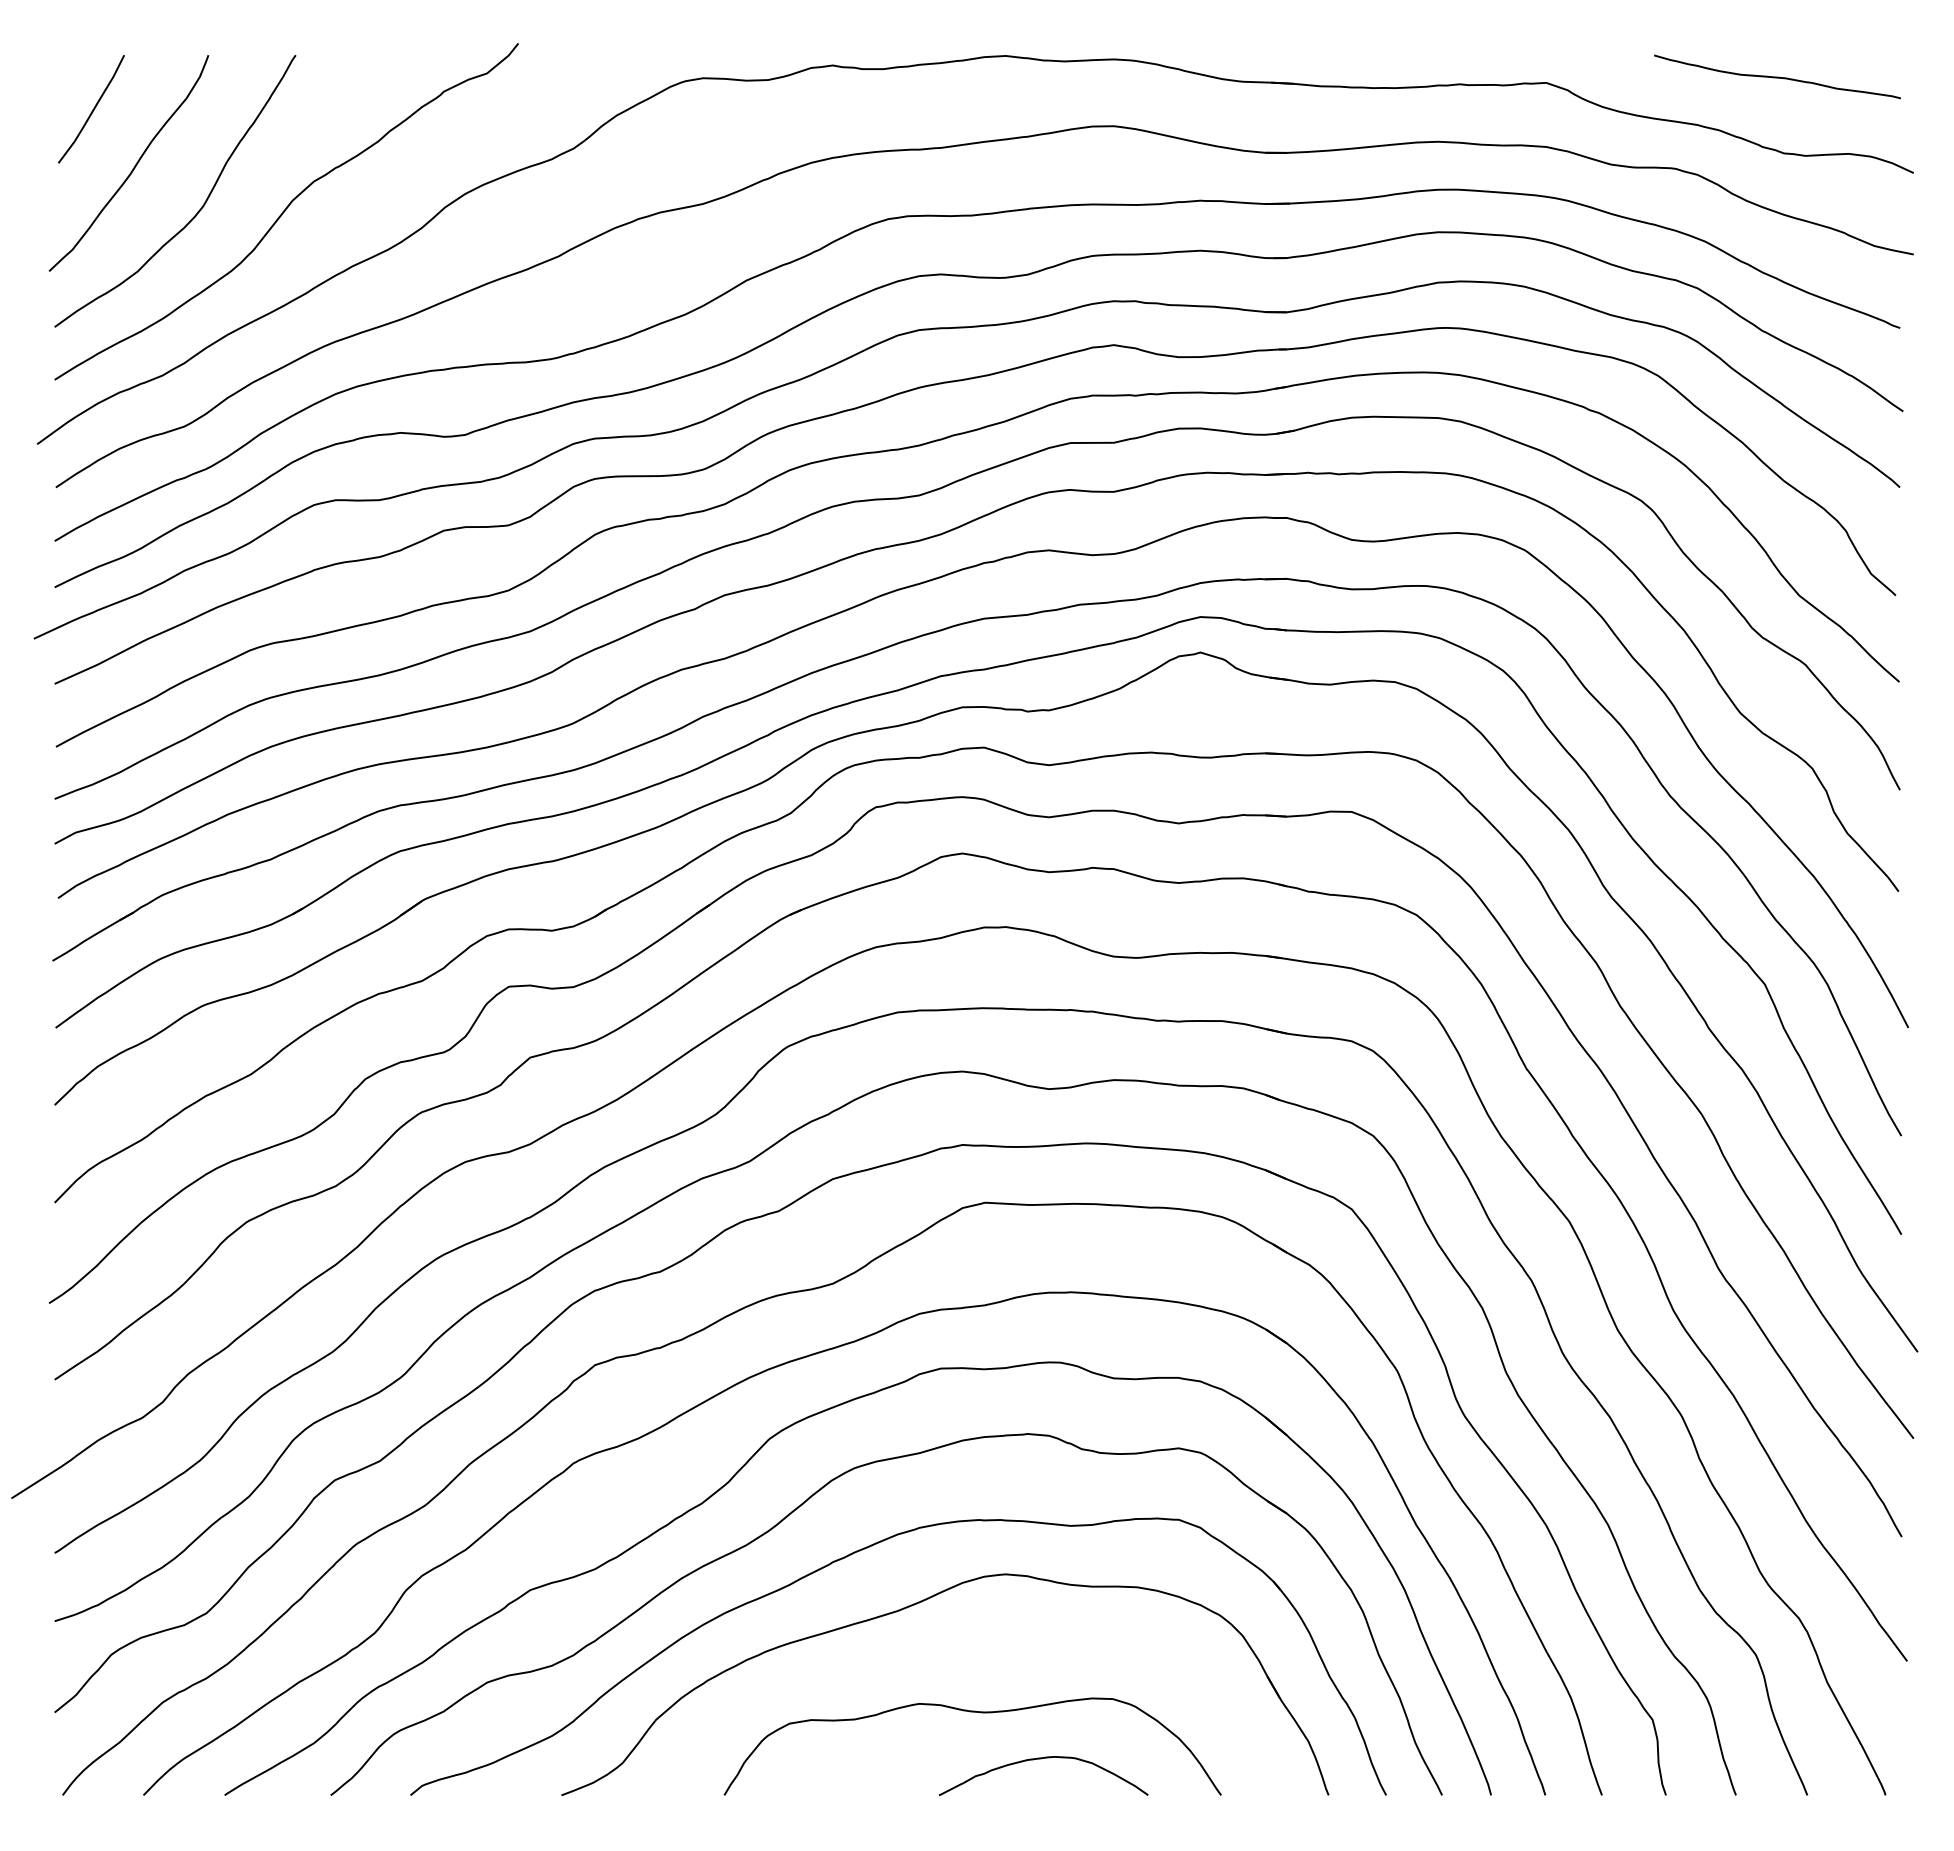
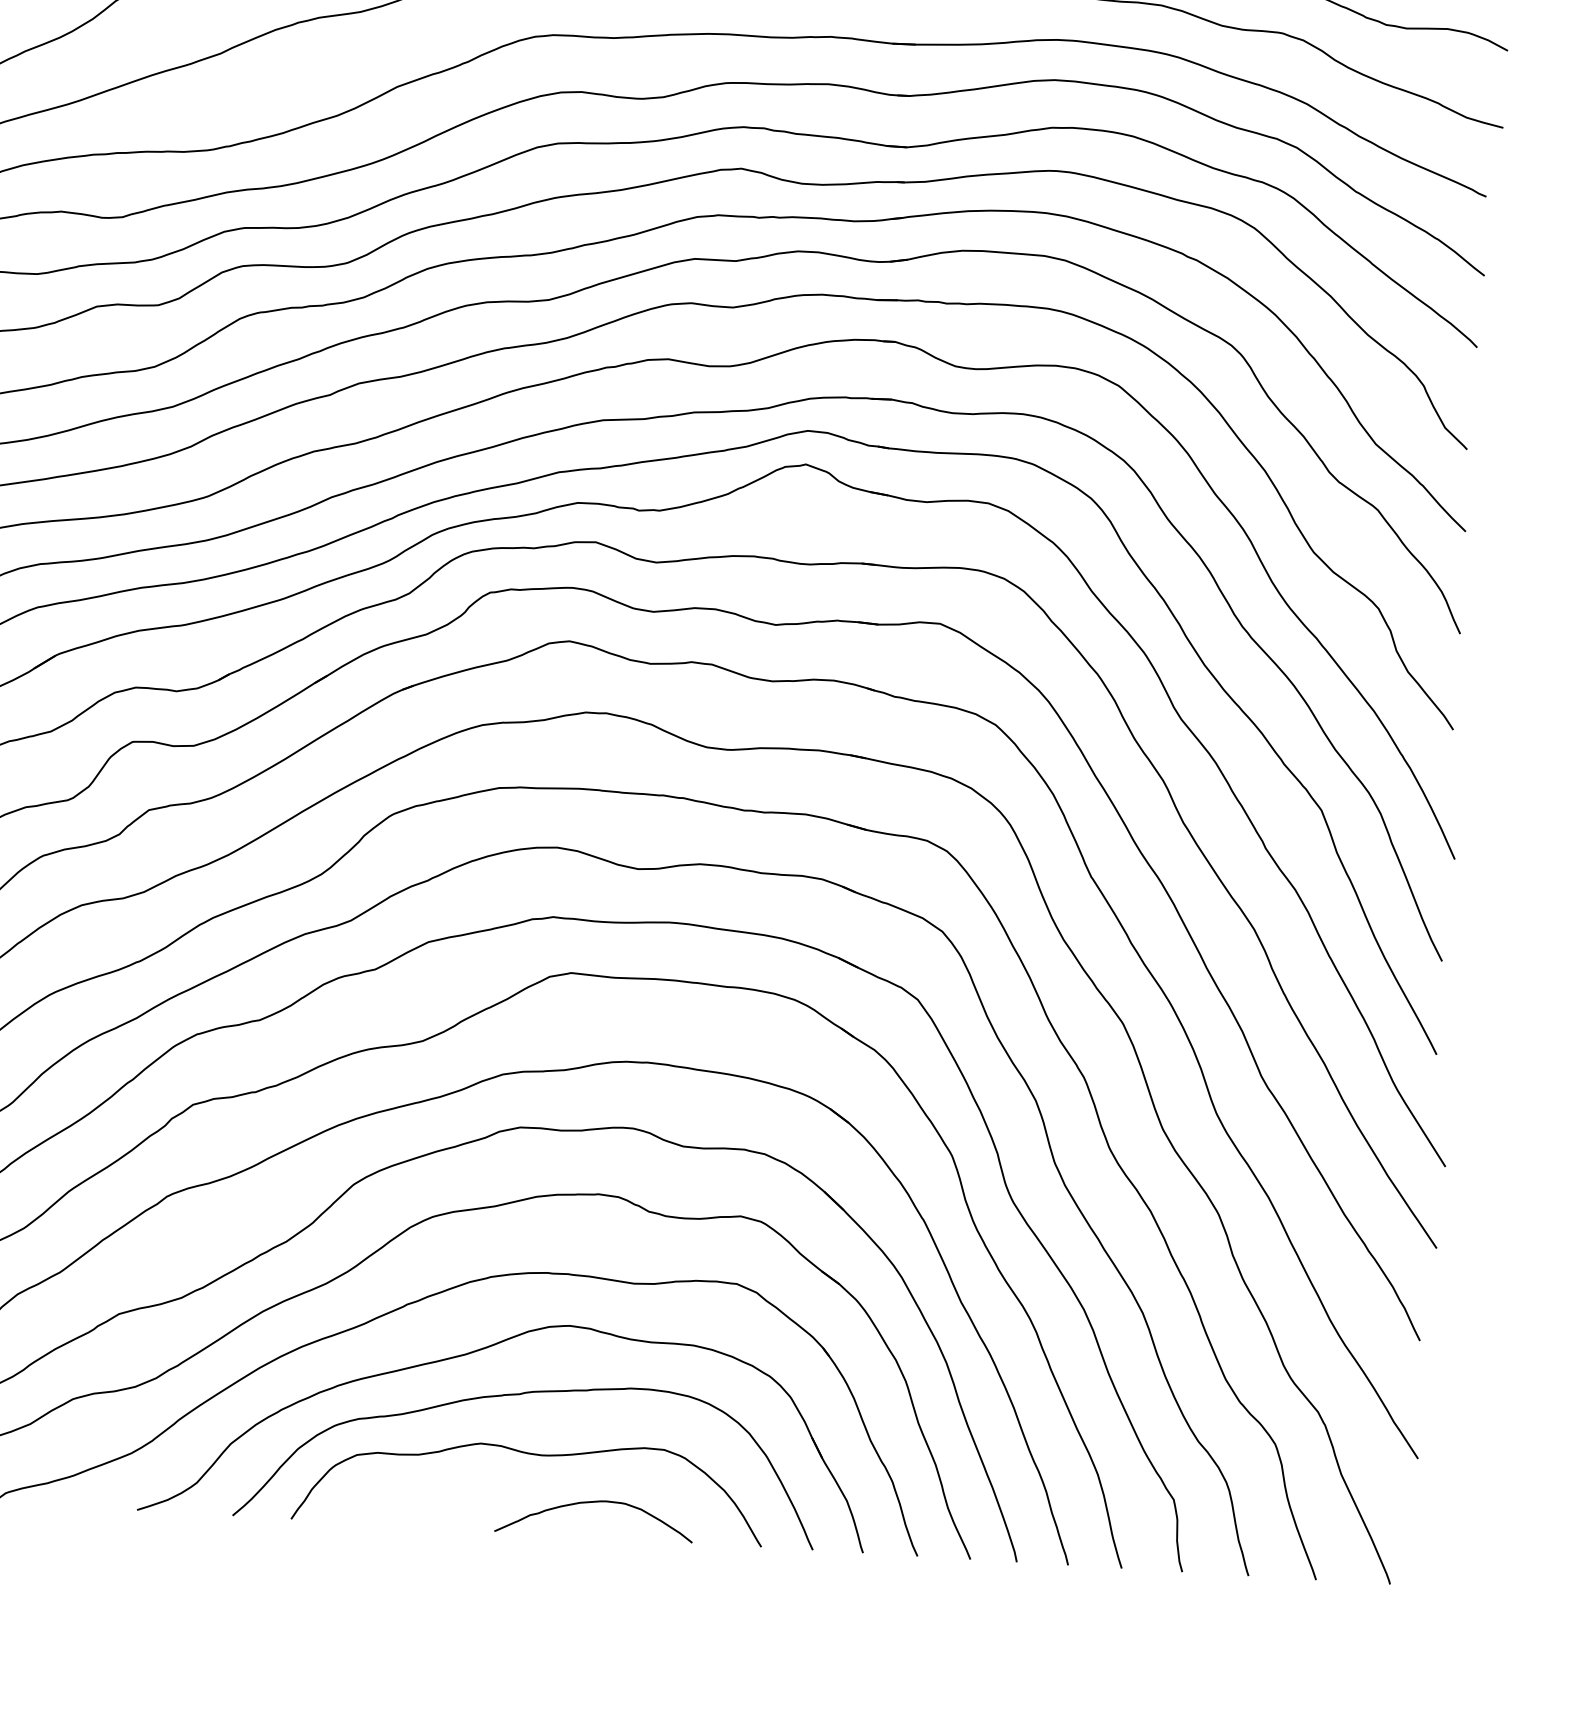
curve: (957, 1650) -> (519, 1395), added

